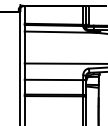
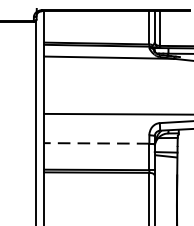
line: (53, 79) -> (96, 142), solid -> dashed

